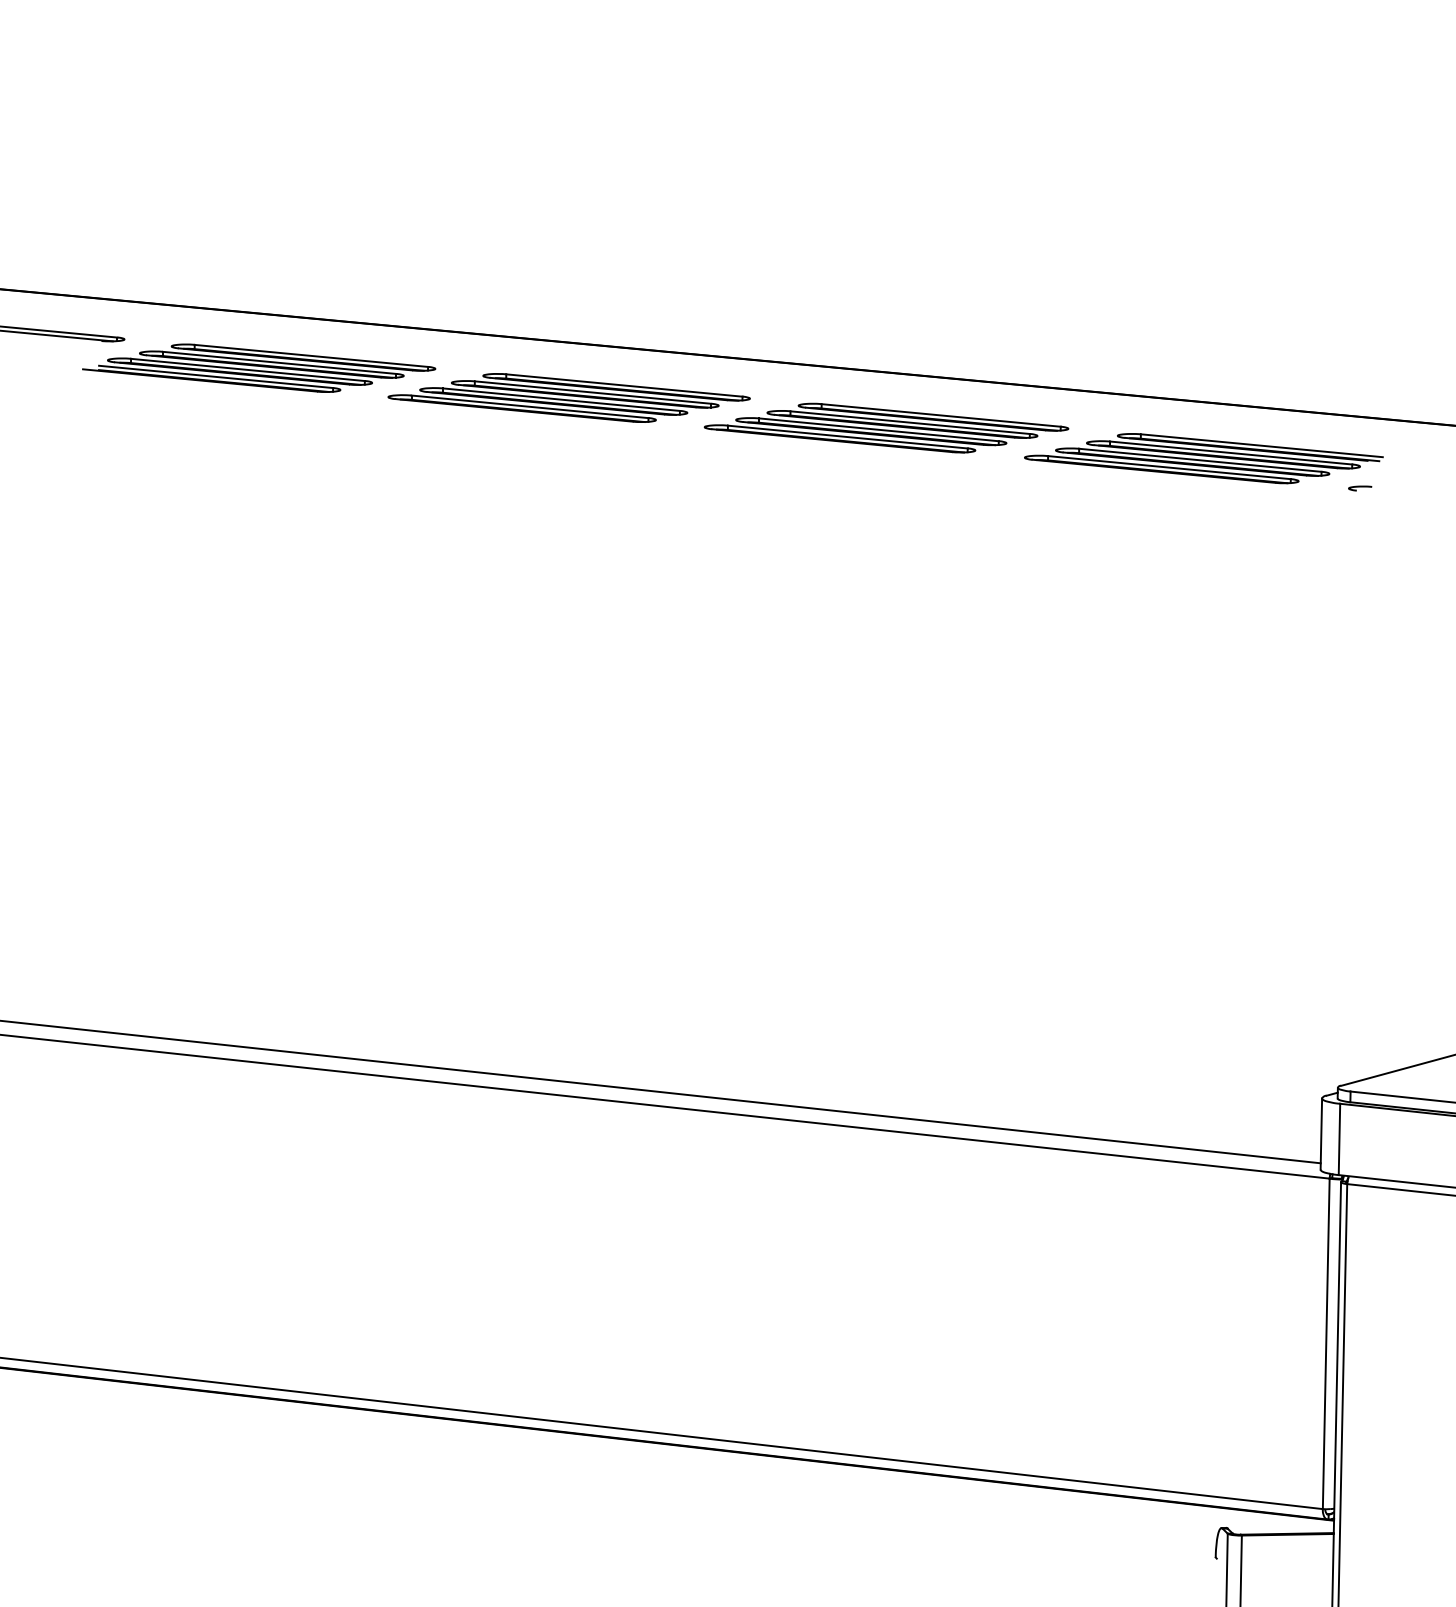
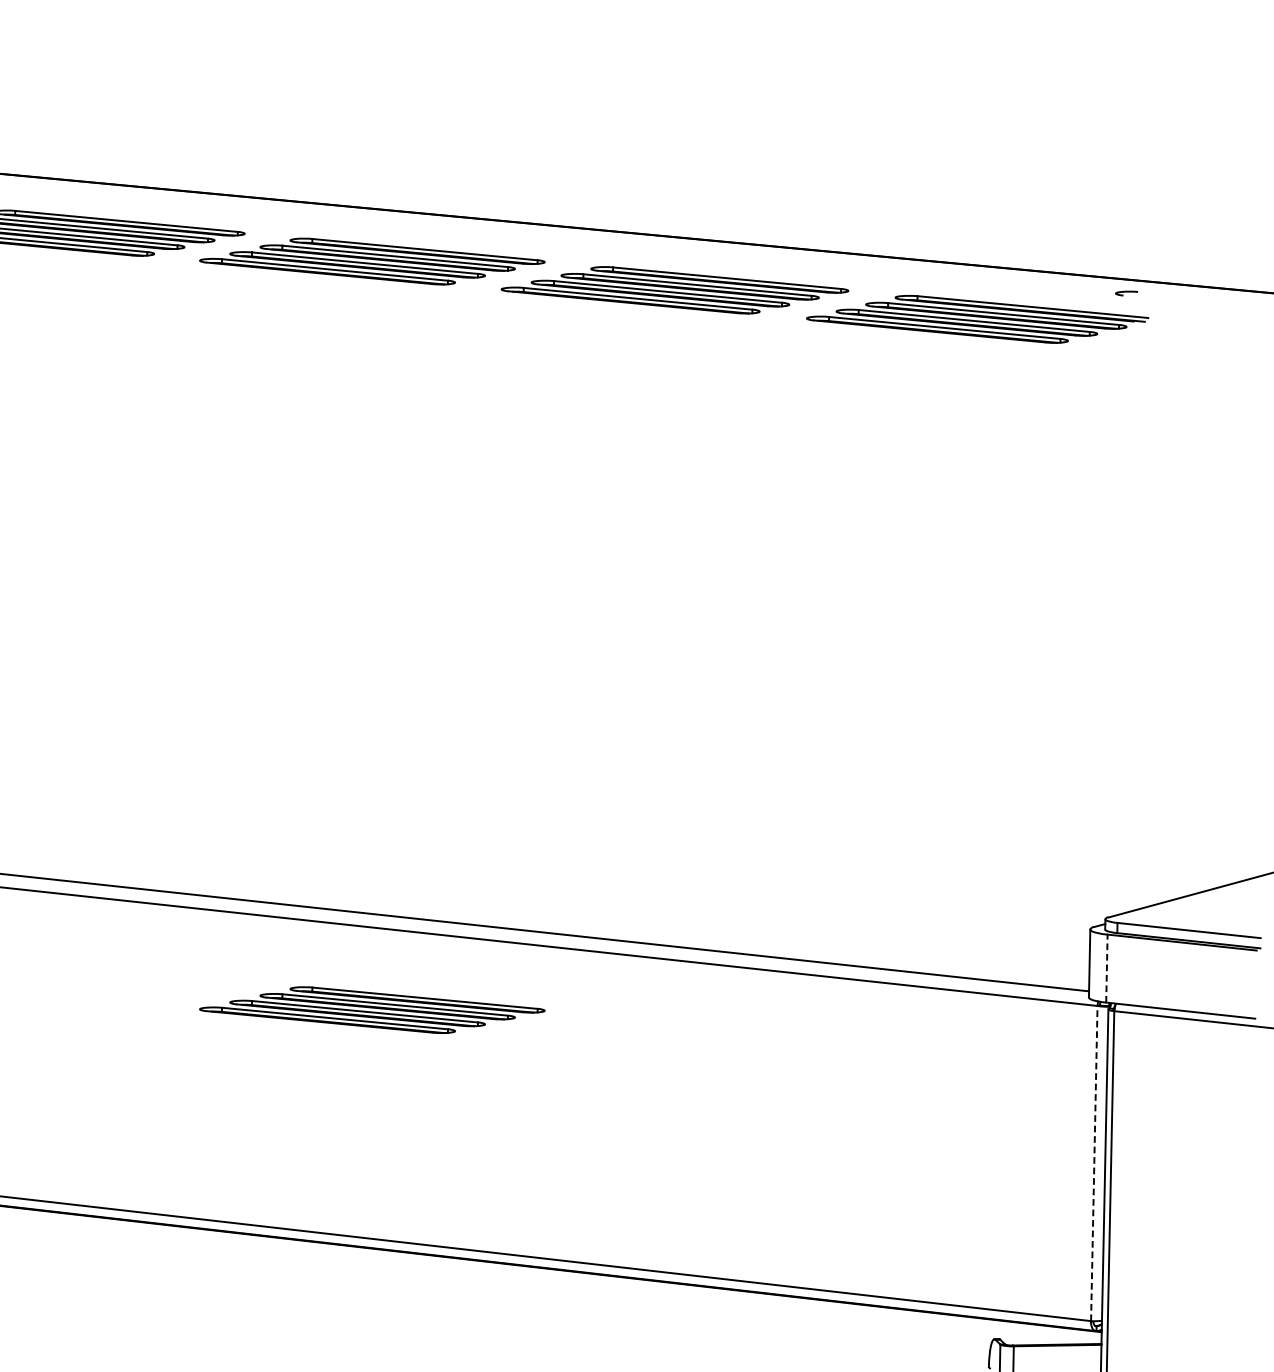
curve: (1360, 487) -> (1126, 292), moved
line: (1339, 1139) -> (1106, 968), solid -> dashed
part: (568, 1182) -> (371, 1009), added
line: (1326, 1343) -> (1094, 1163), solid -> dashed

